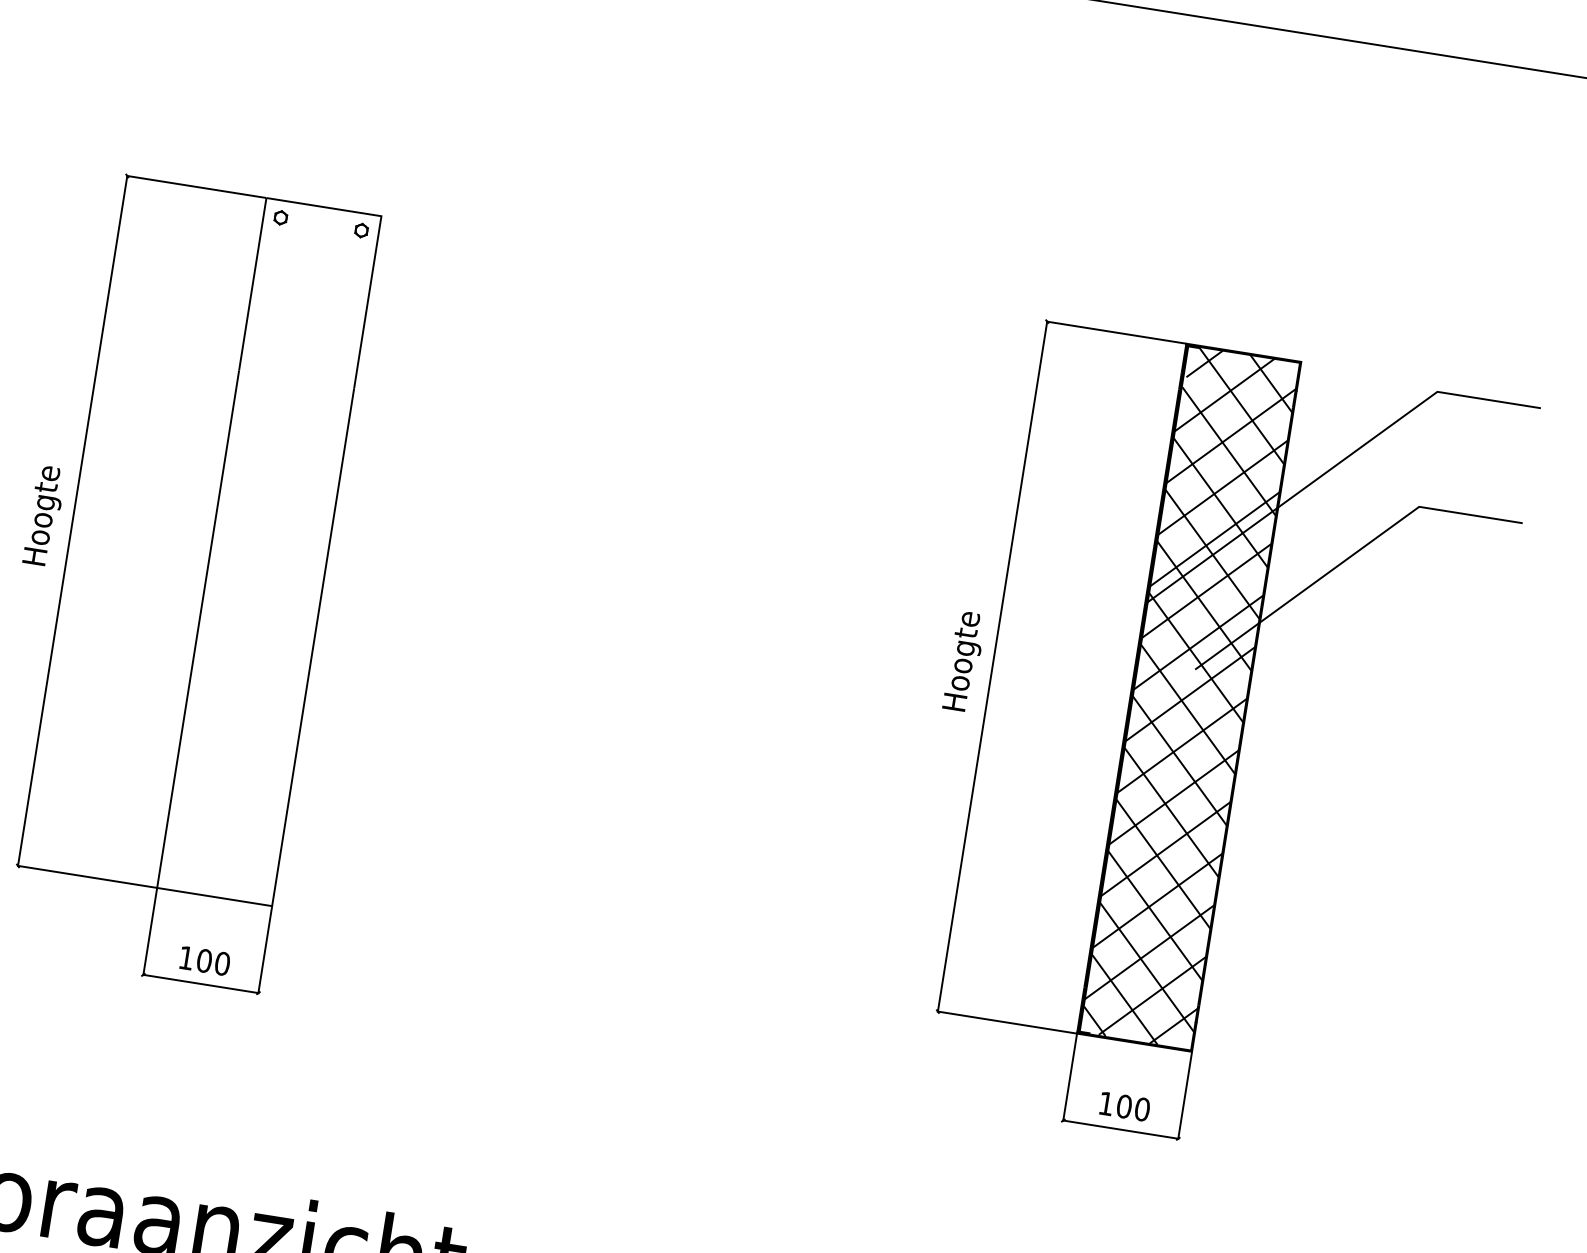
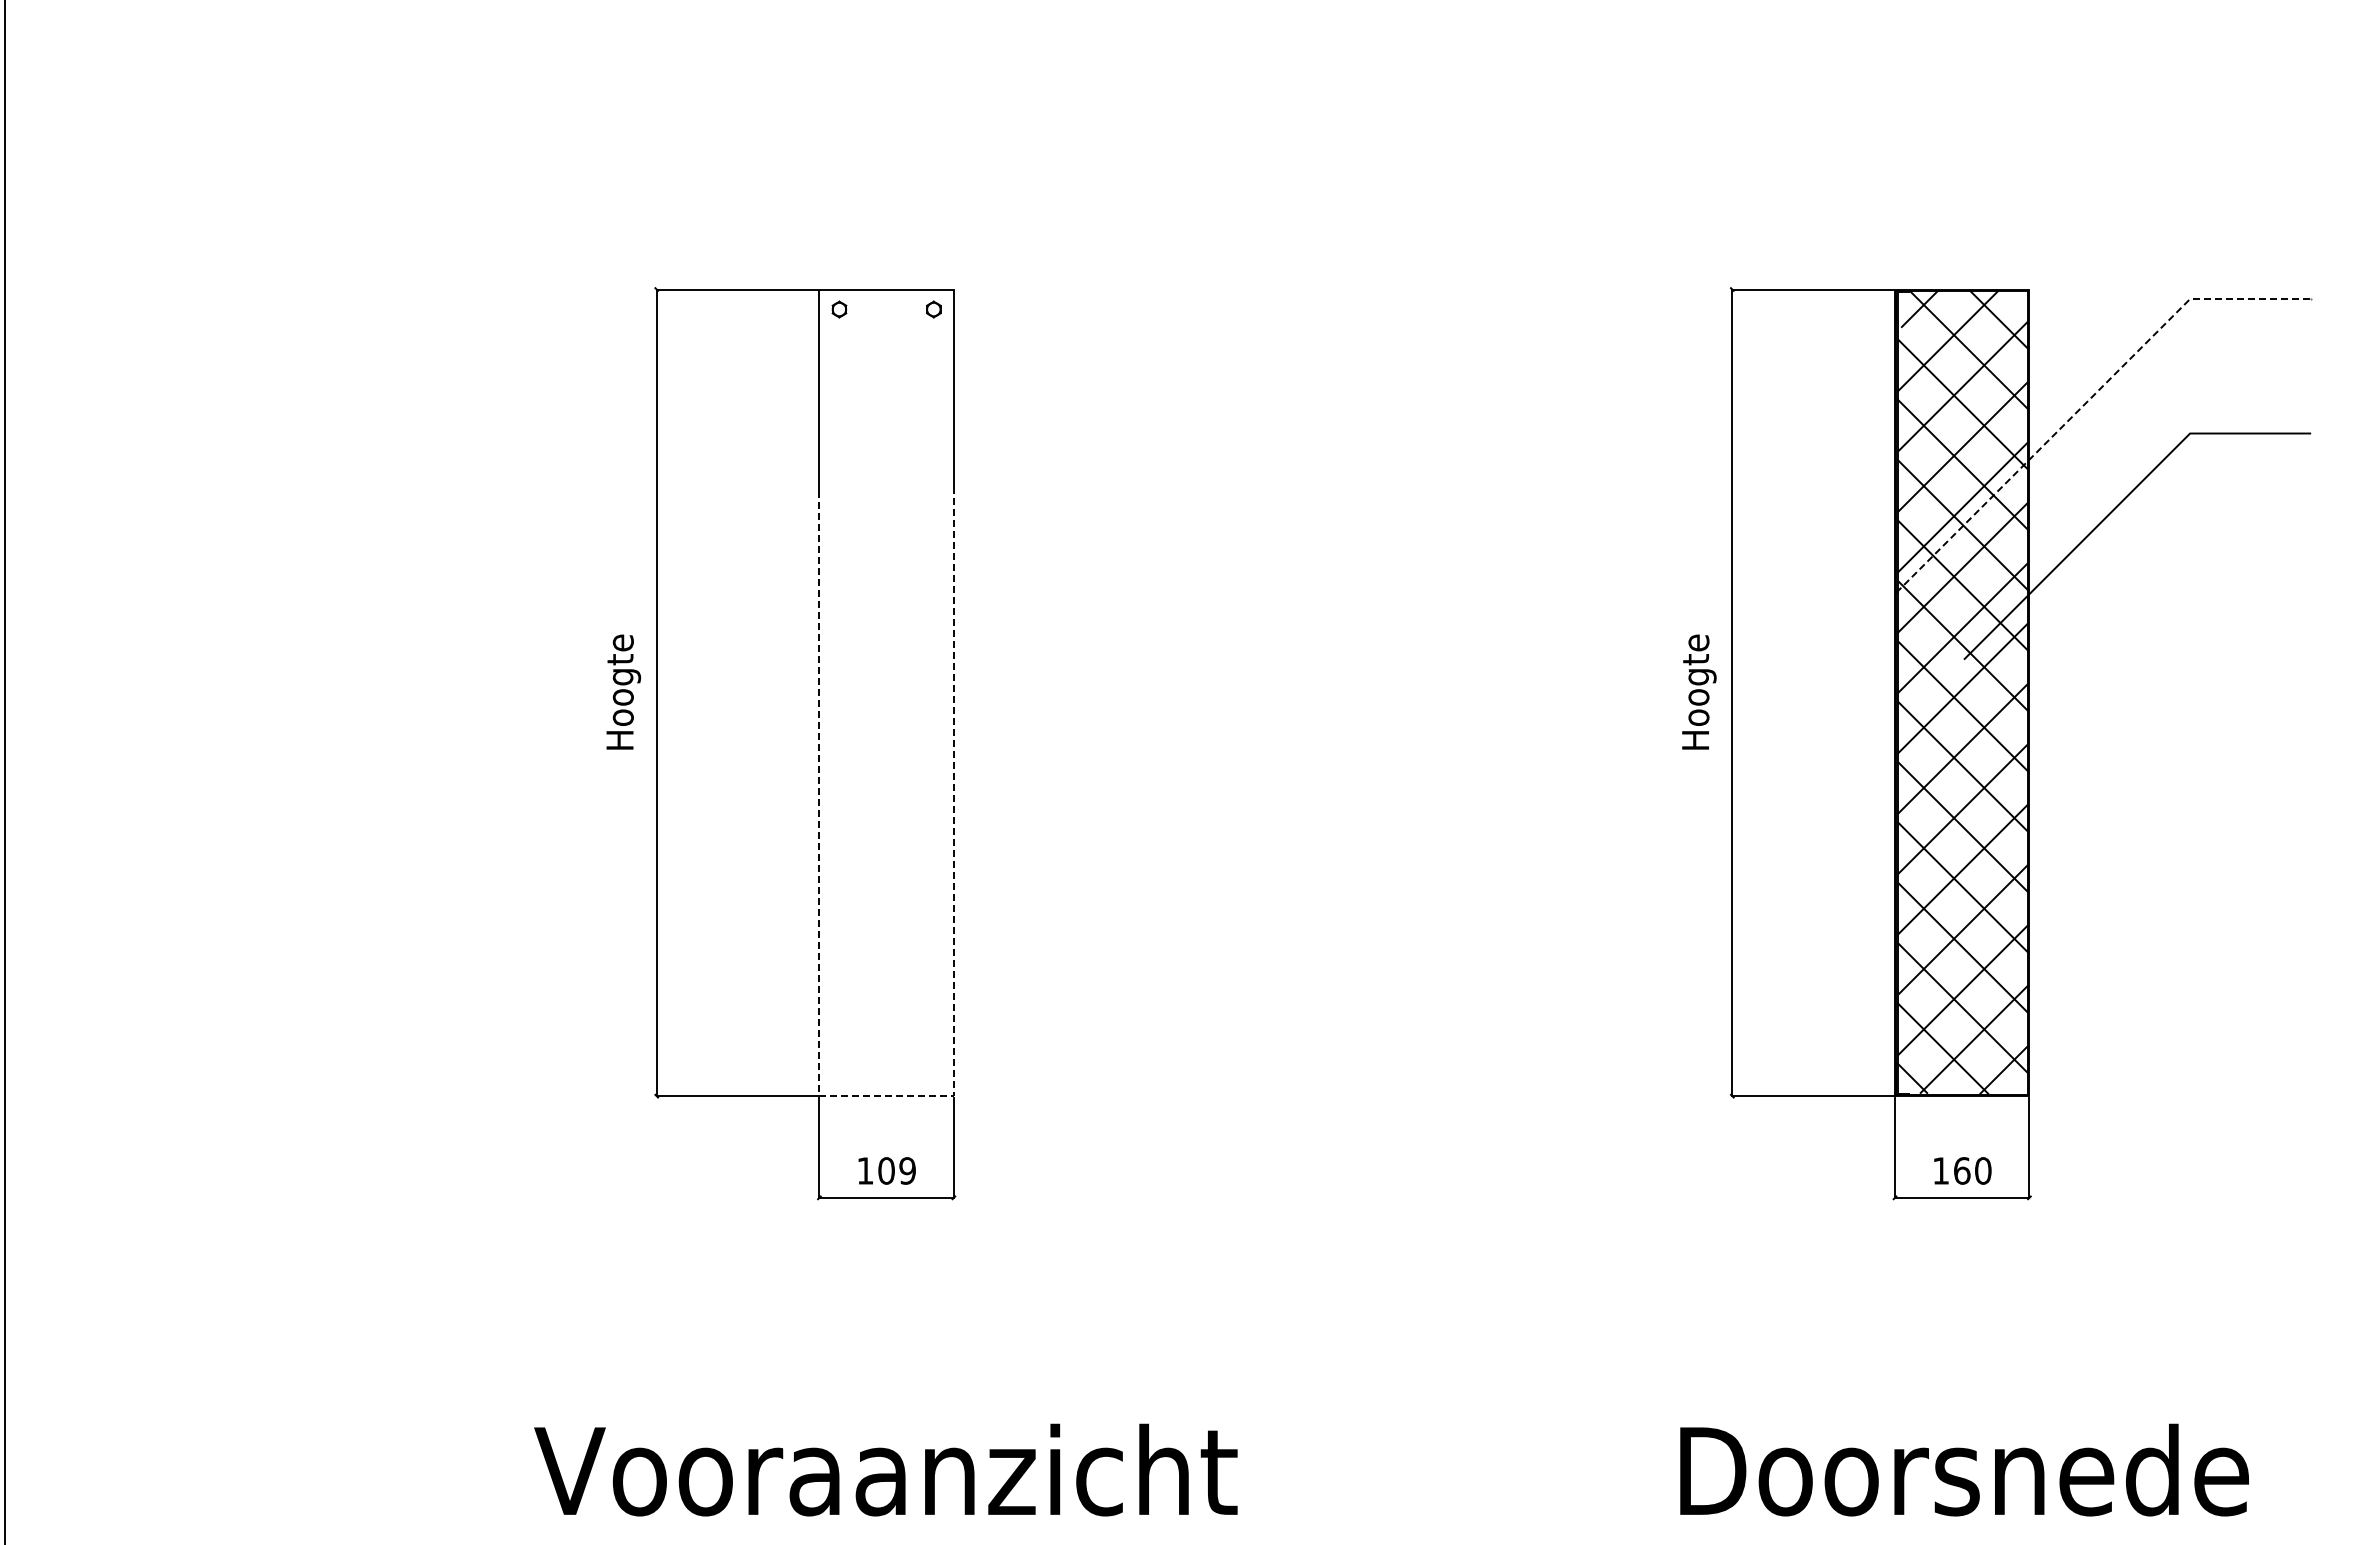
line: (1335, 466) -> (2087, 402), solid -> dashed
line: (215, 897) -> (887, 1096), solid -> dashed
text: (222, 963) -> (907, 1170), 100 -> 109
text: (1124, 1106) -> (1962, 1170), 100 -> 160

